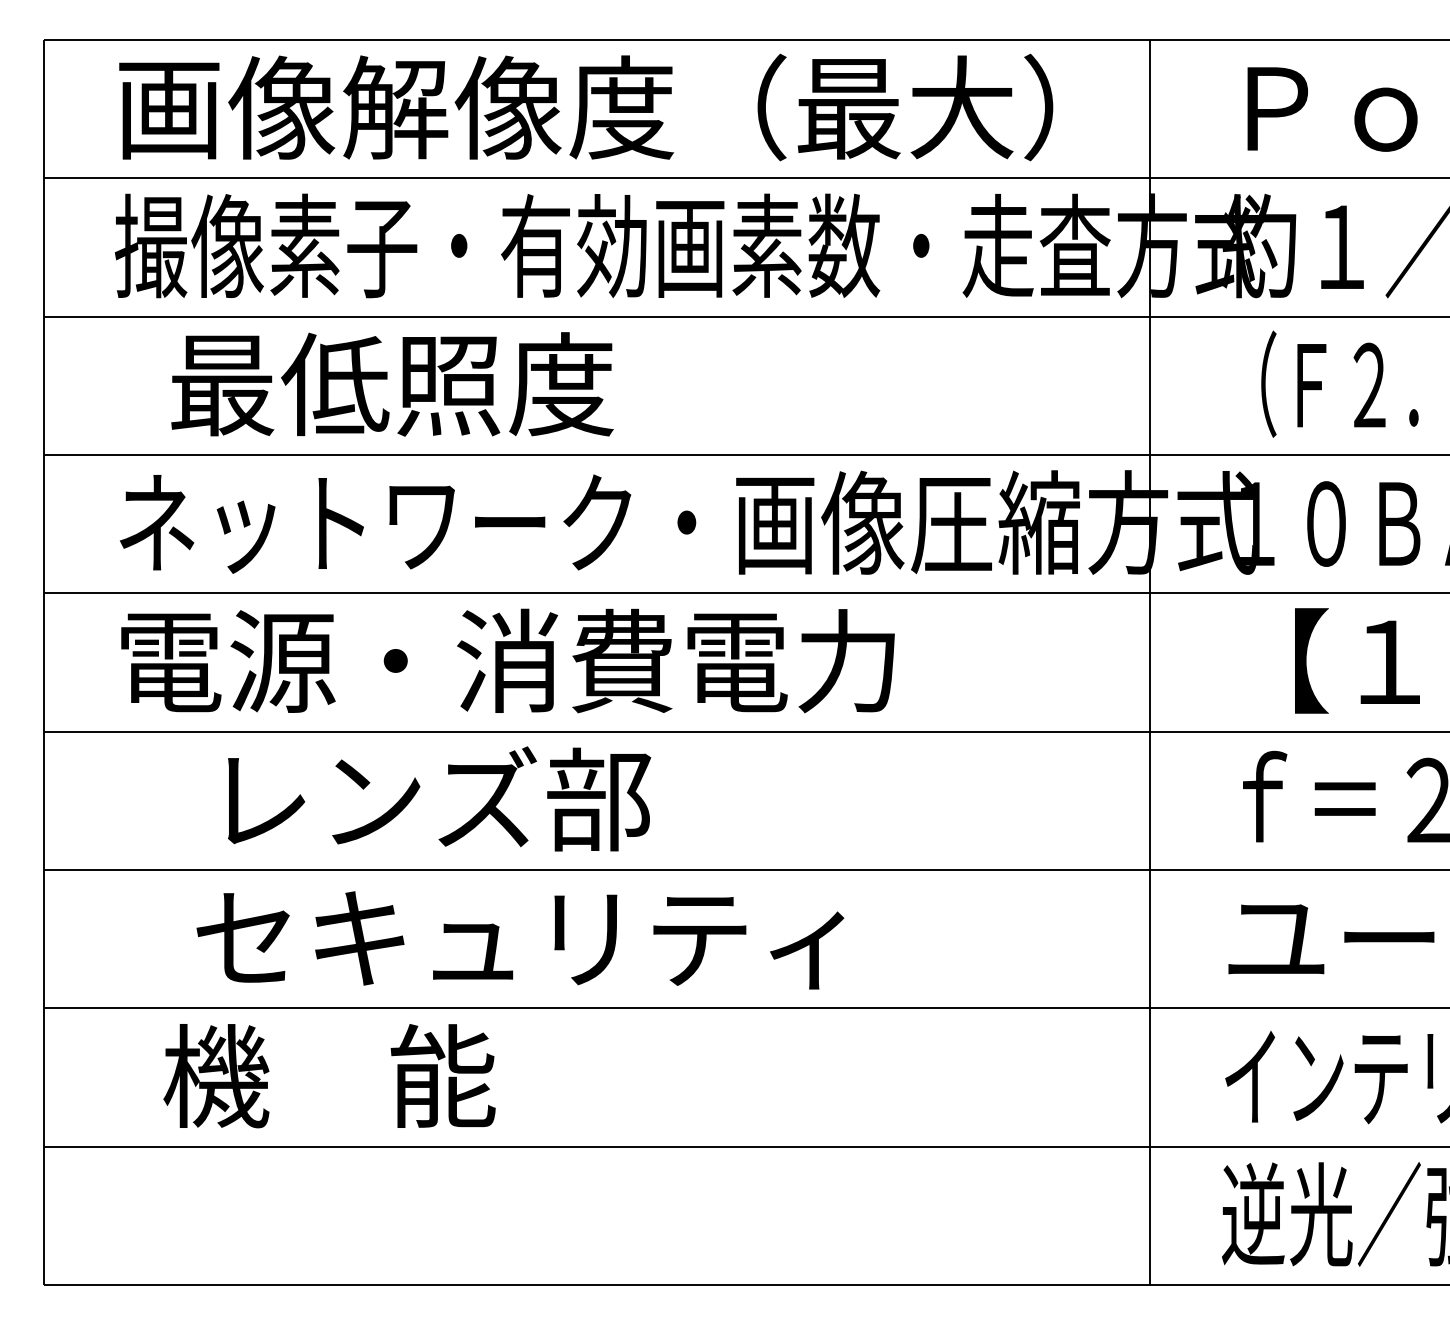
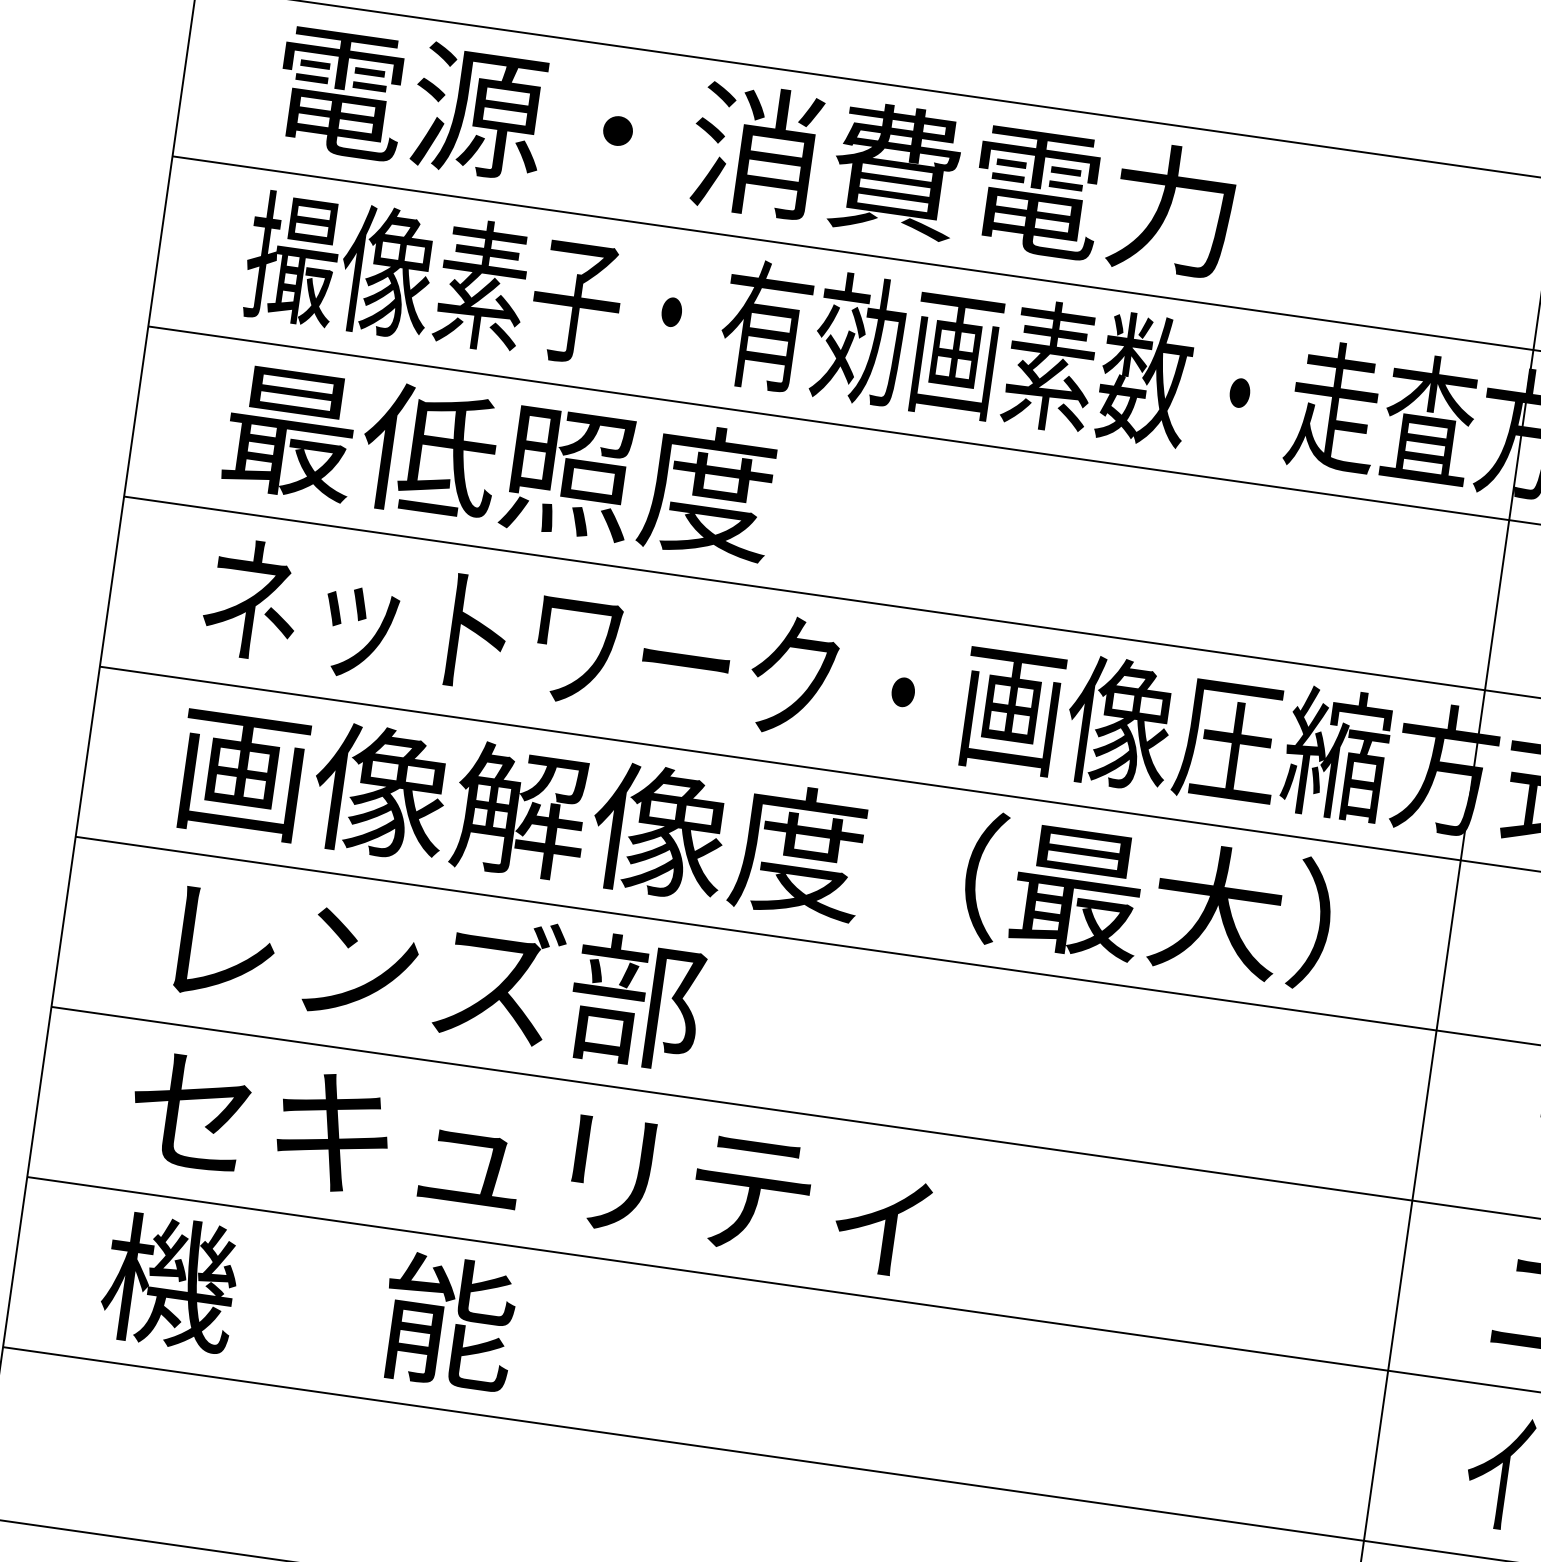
text: (586, 107) -> (852, 164), 画像解像度（最大） -> 電源・消費電力
text: (392, 384) -> (500, 461), moved
text: (586, 660) -> (755, 844), 電源・消費電力 -> 画像解像度（最大）
text: (439, 798) -> (440, 972), moved
text: (520, 940) -> (530, 1163), moved
text: (329, 1076) -> (309, 1302), moved

